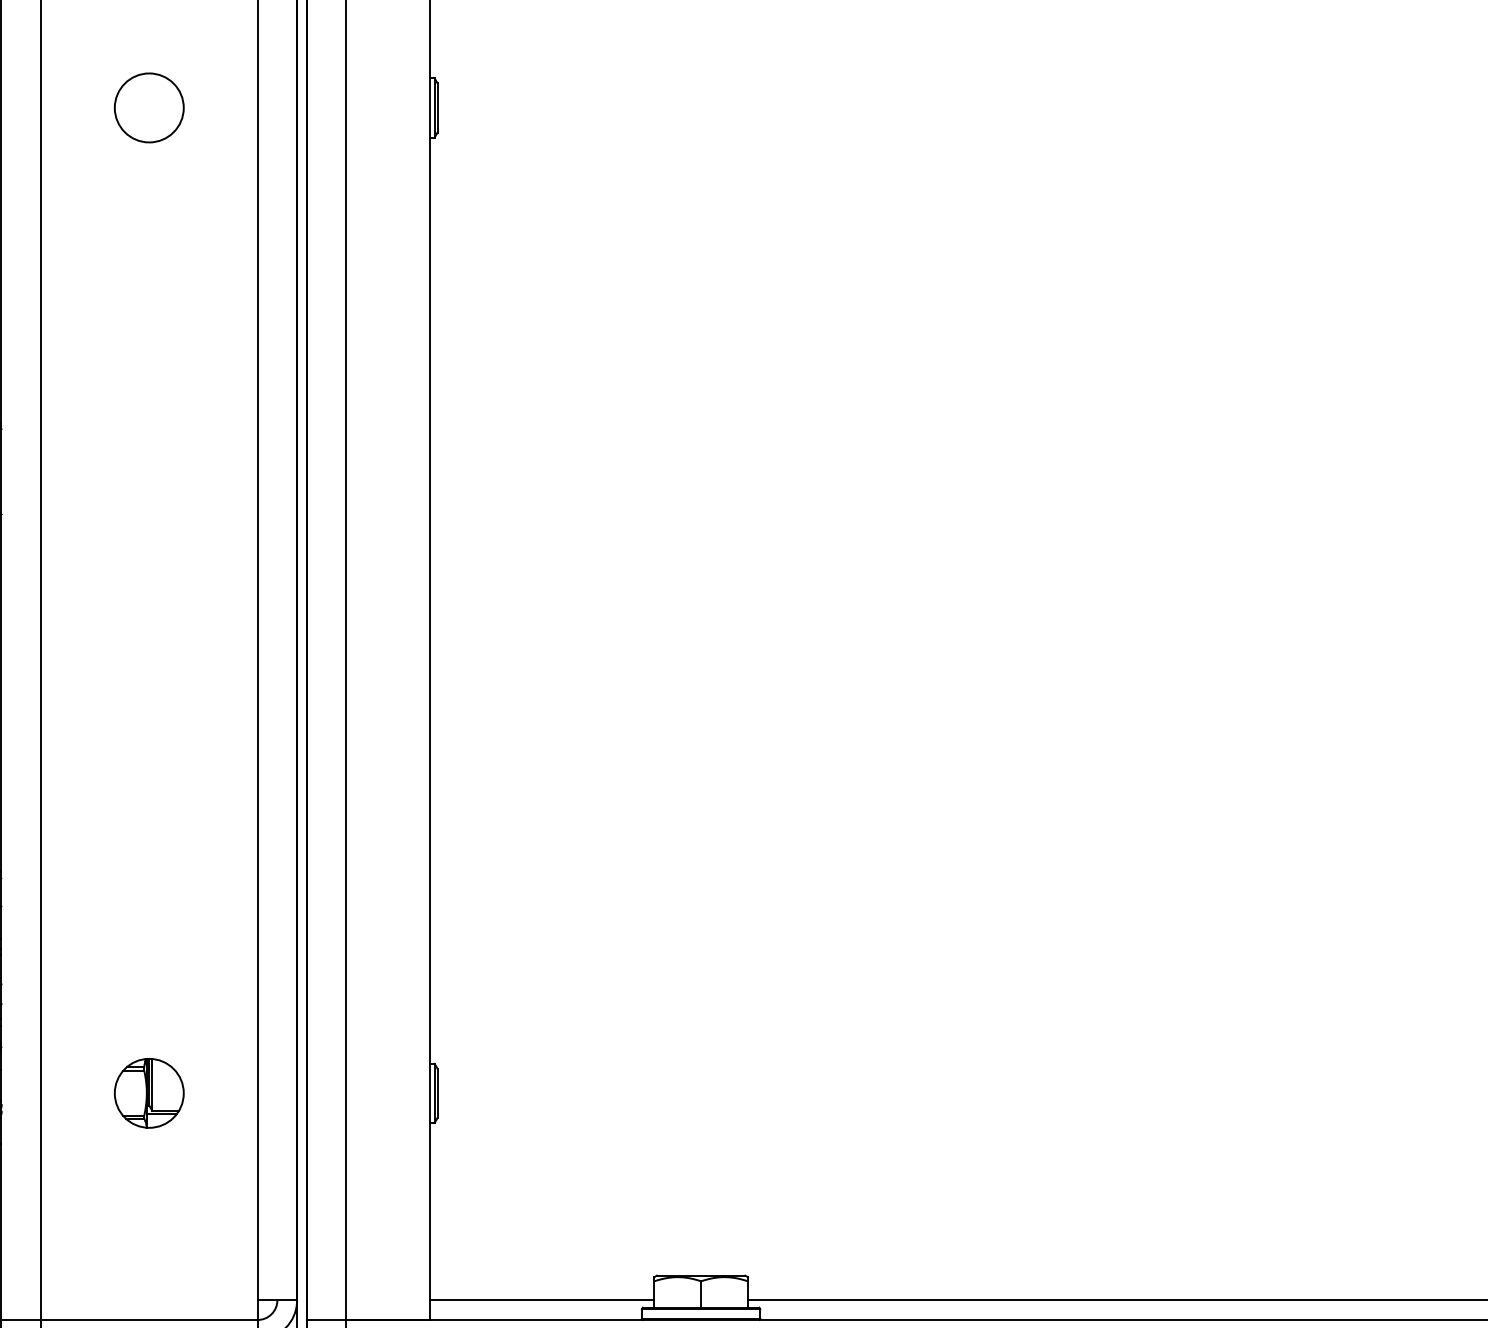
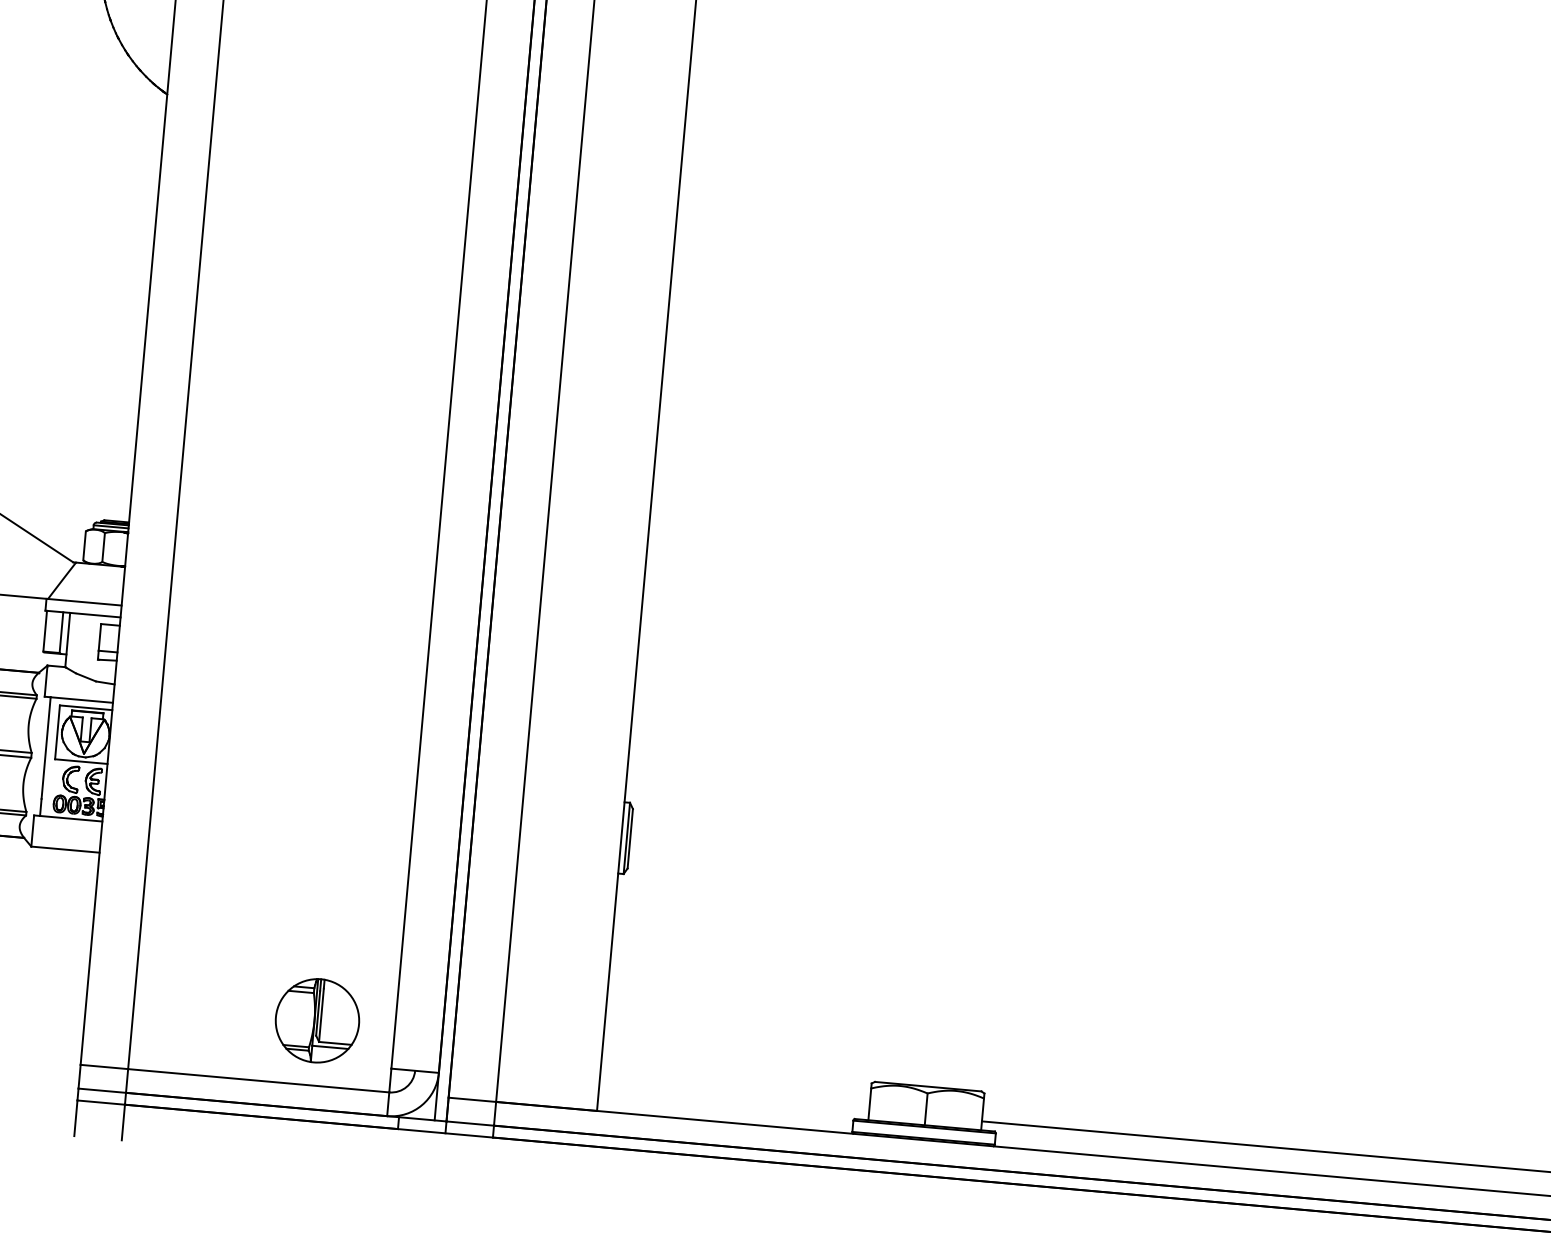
part: (148, 1093) -> (316, 1020), moved
line: (542, 1300) -> (734, 1099), removed

